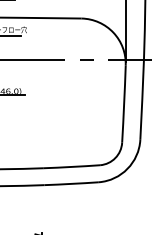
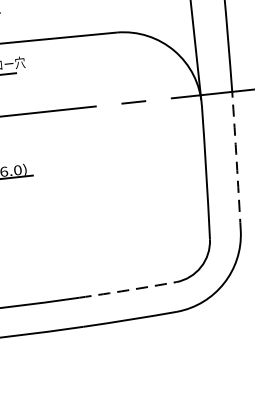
arc: (142, 99) -> (237, 160), solid -> dashed
arc: (71, 166) -> (126, 289), solid -> dashed

